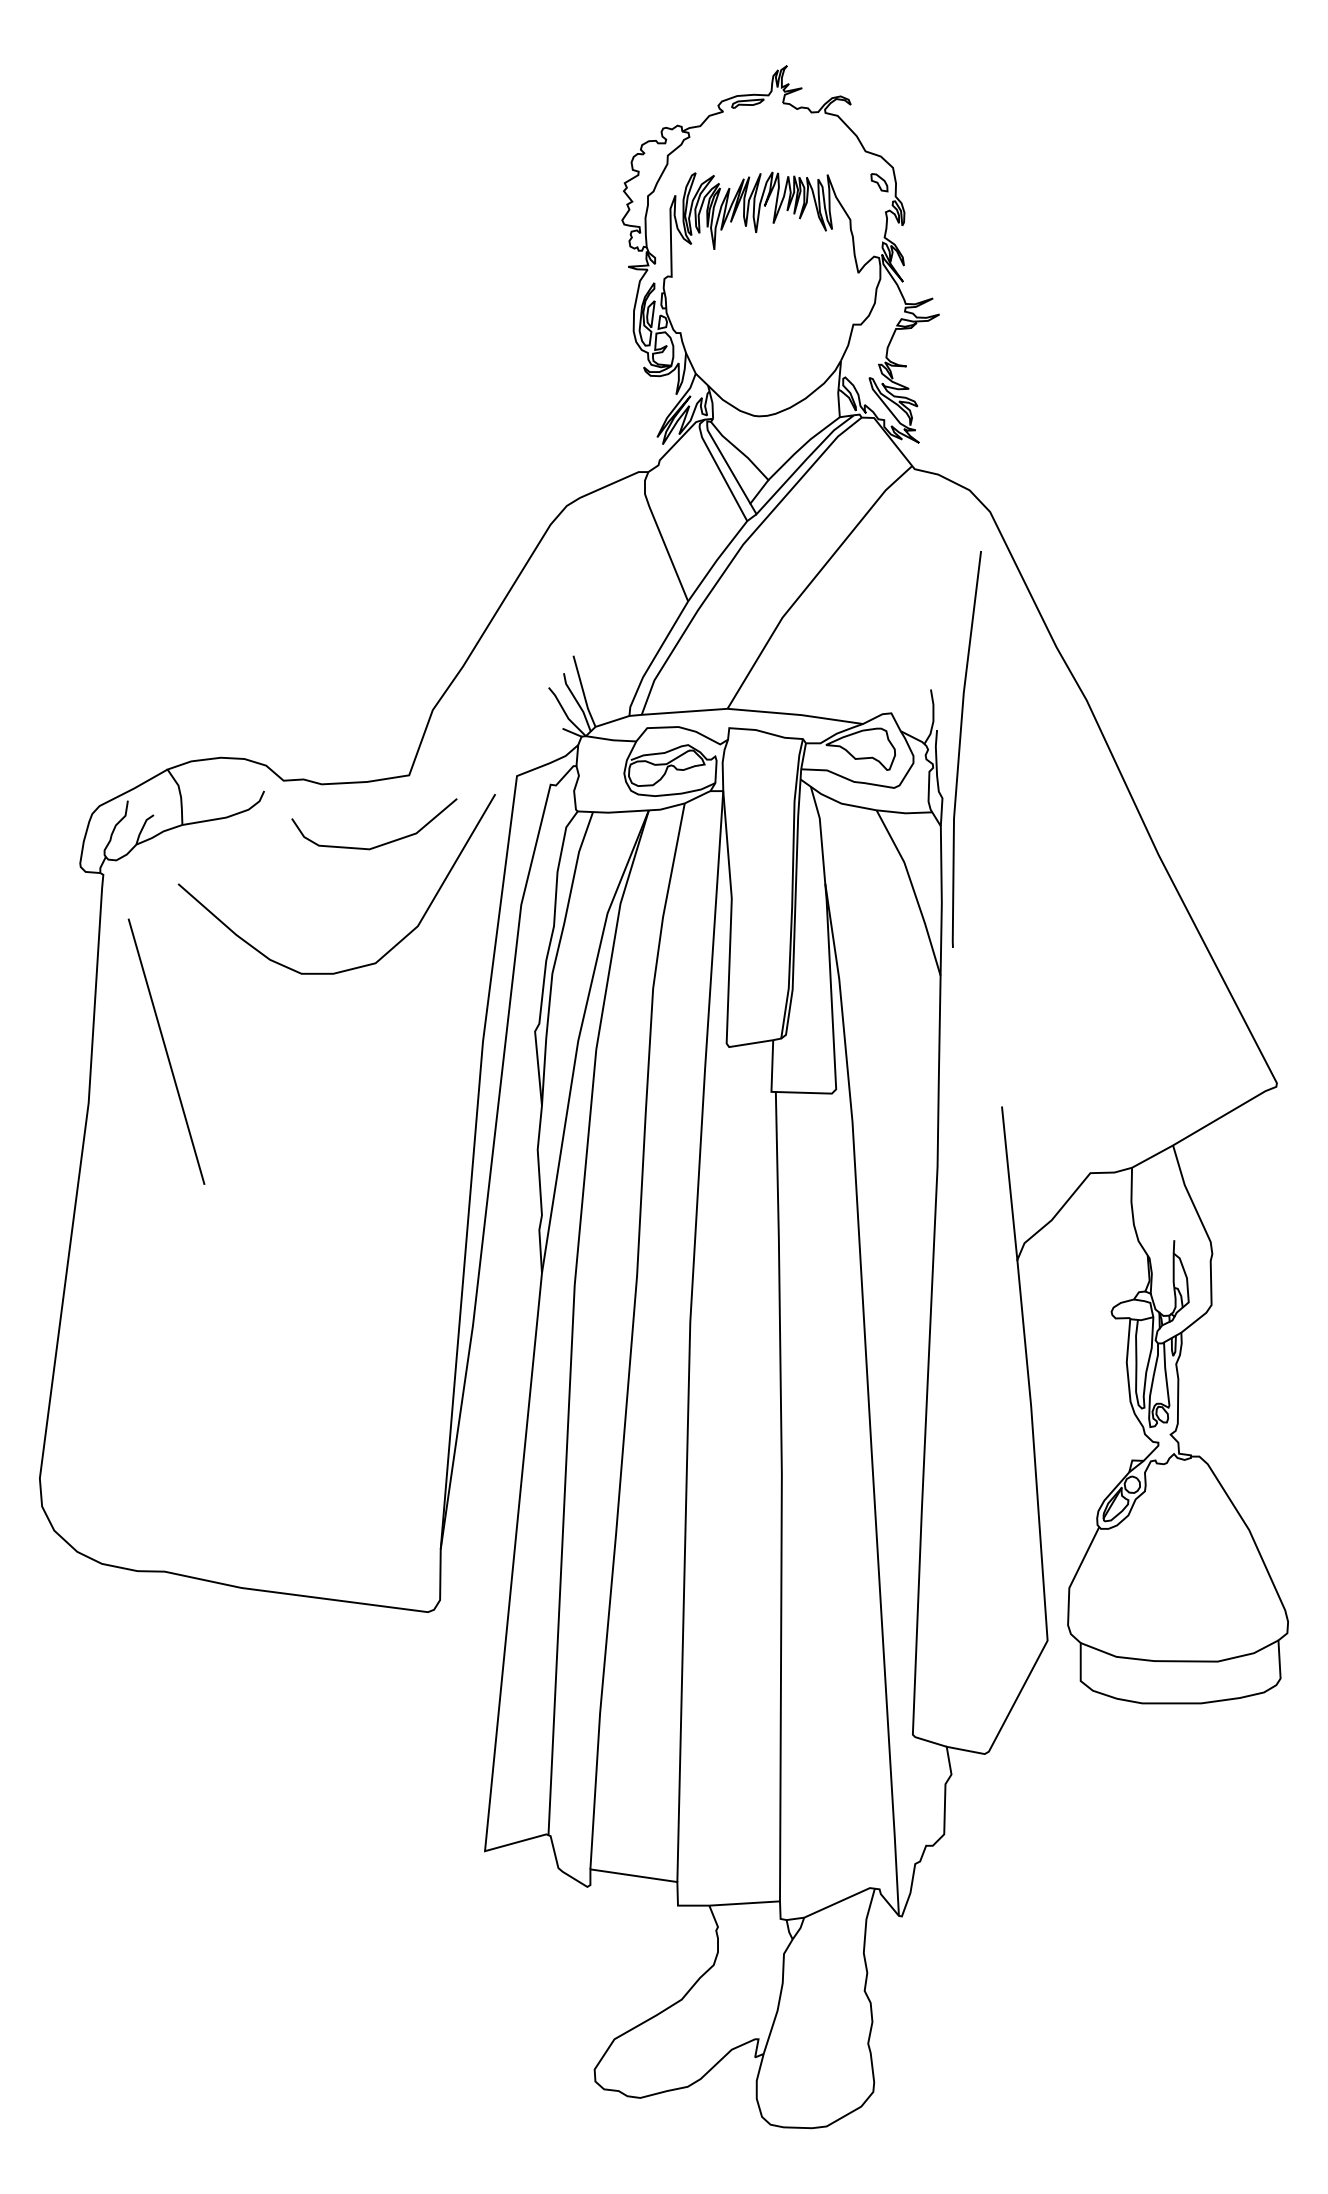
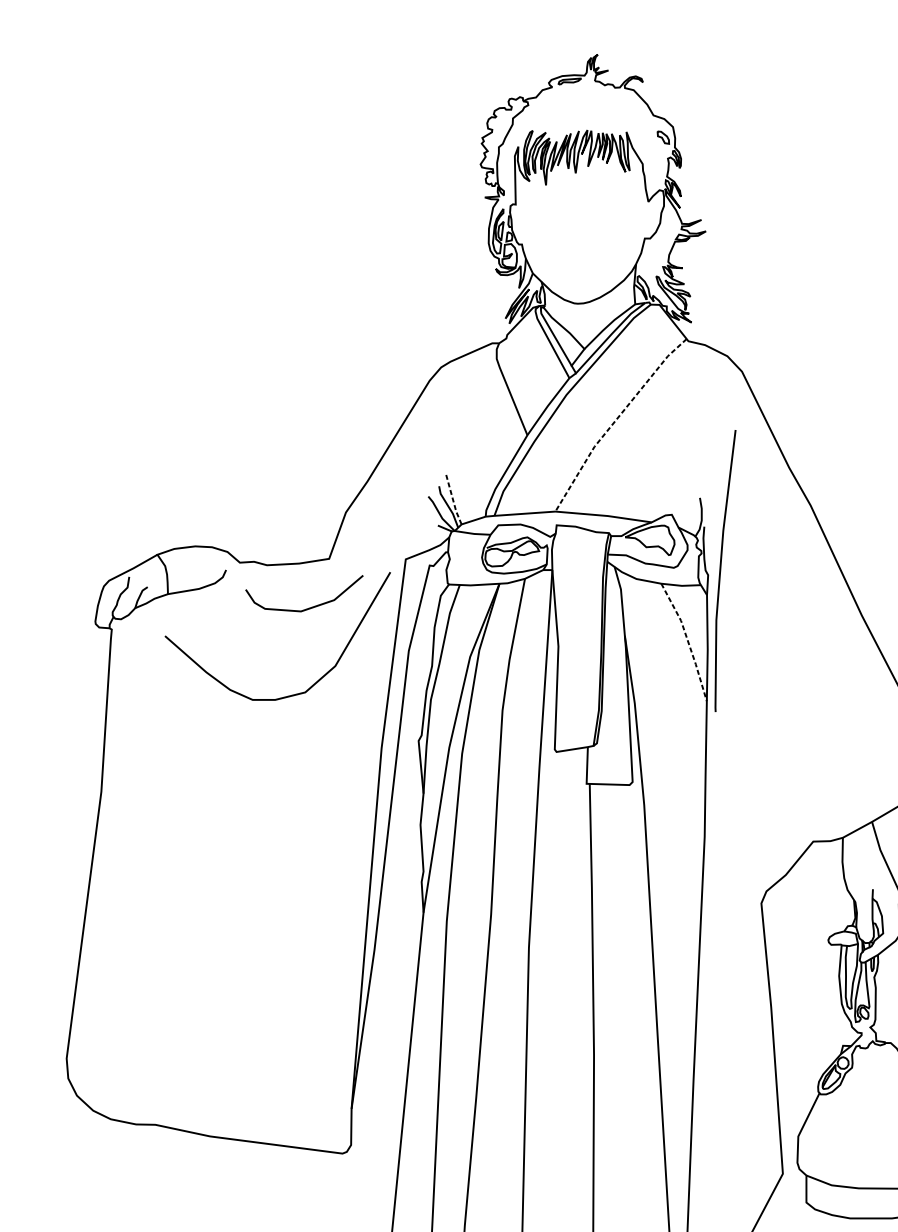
line: (811, 581) -> (615, 421), solid -> dashed
line: (583, 691) -> (453, 499), solid -> dashed
line: (960, 749) -> (720, 571), moved
line: (914, 891) -> (688, 641), solid -> dashed
line: (166, 1051) -> (156, 755), removed
line: (1009, 1183) -> (755, 848), removed

